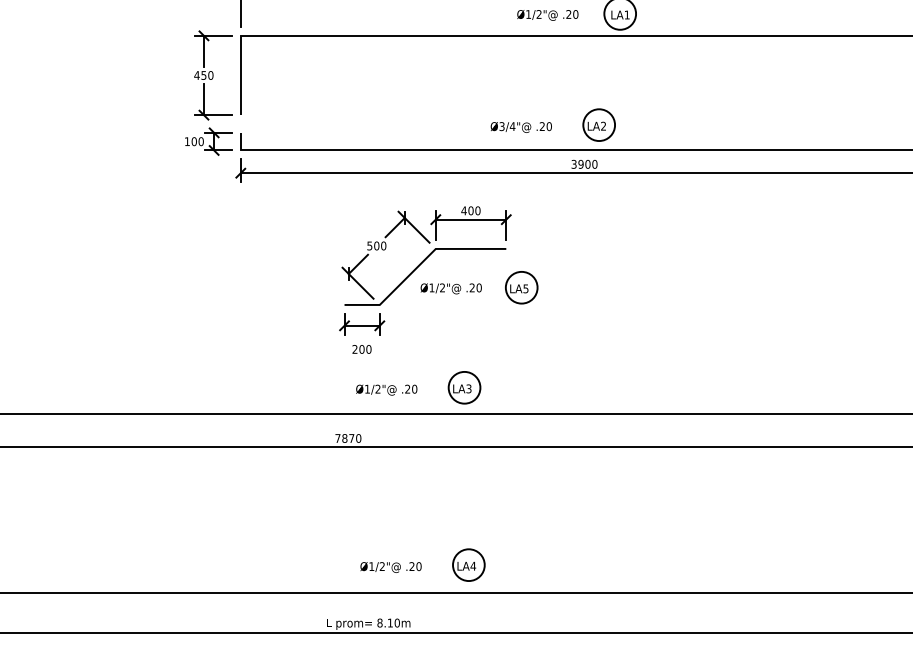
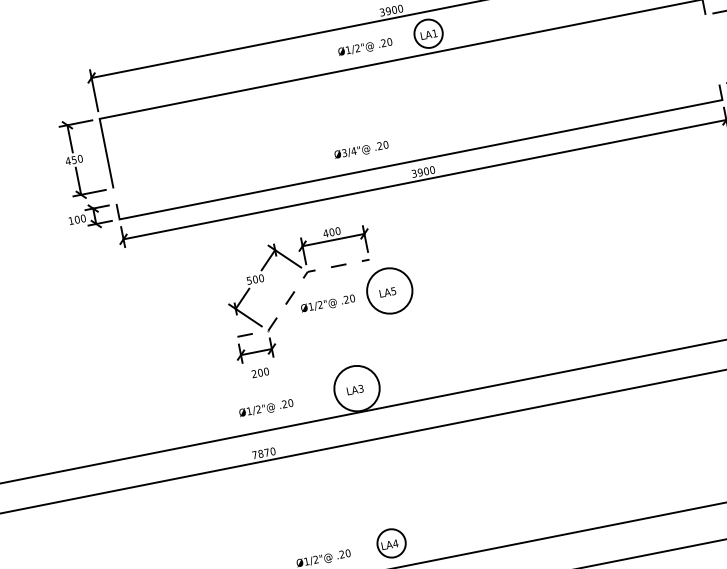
part: (598, 124) -> (428, 134), removed
line: (420, 264) -> (296, 288), solid -> dashed
circle: (521, 287) -> (389, 290), size x1.6
circle: (464, 387) -> (356, 388), size x1.6
text: (386, 389) -> (266, 408), moved

